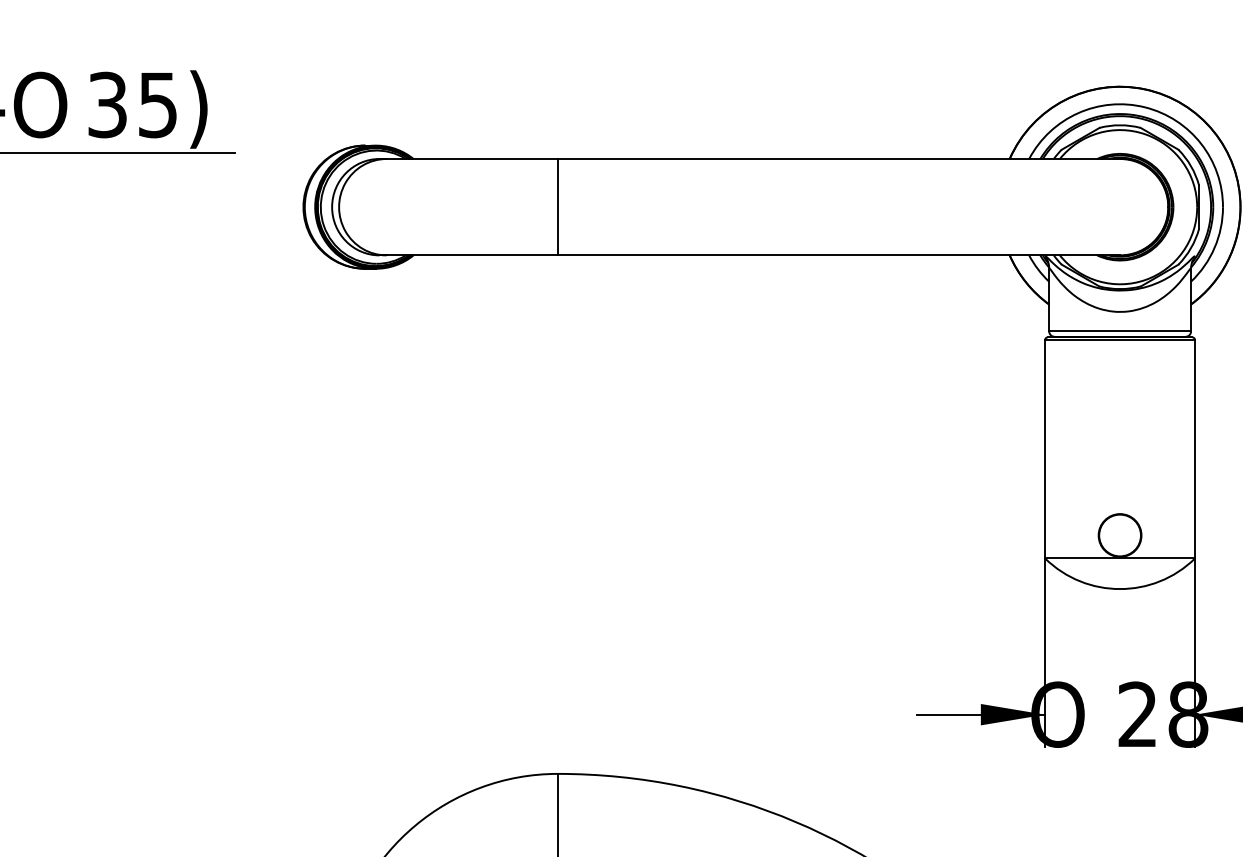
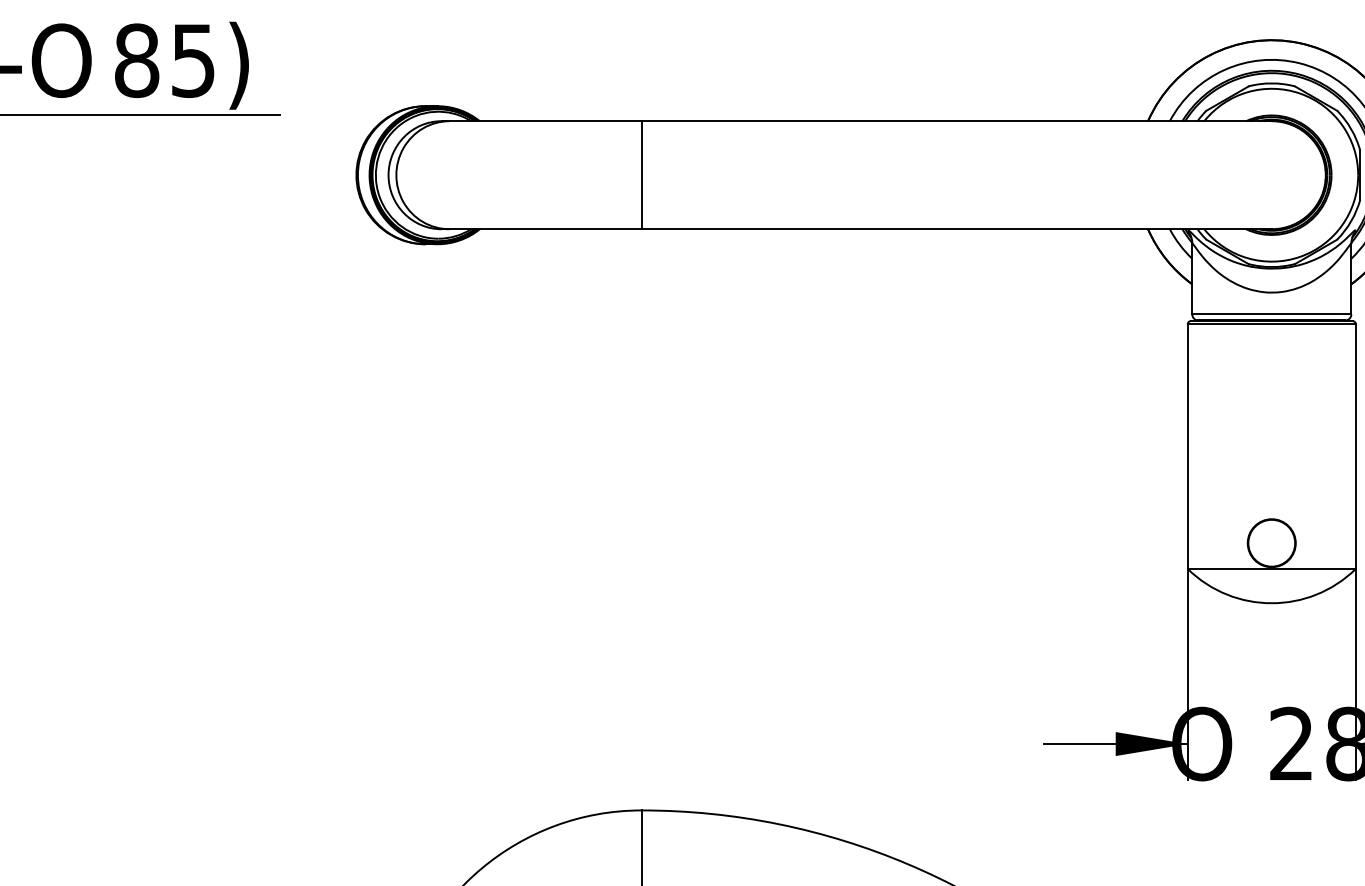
text: (107, 104) -> (136, 60), 35) -> 85)

